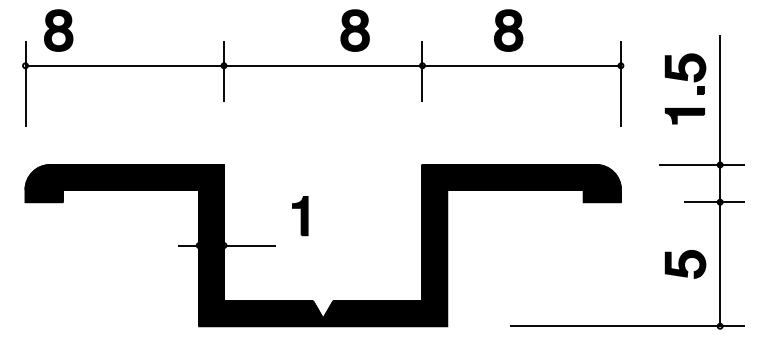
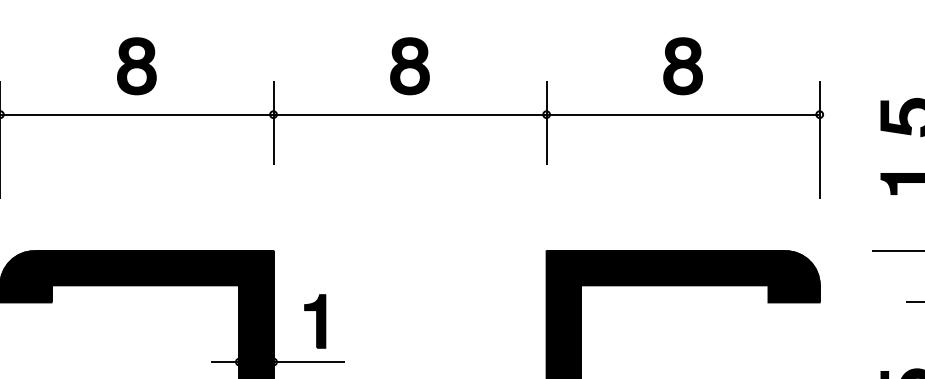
part: (58, 30) -> (136, 66), moved
part: (354, 30) -> (409, 66), moved
part: (508, 30) -> (682, 66), moved
part: (300, 216) -> (315, 322), moved

